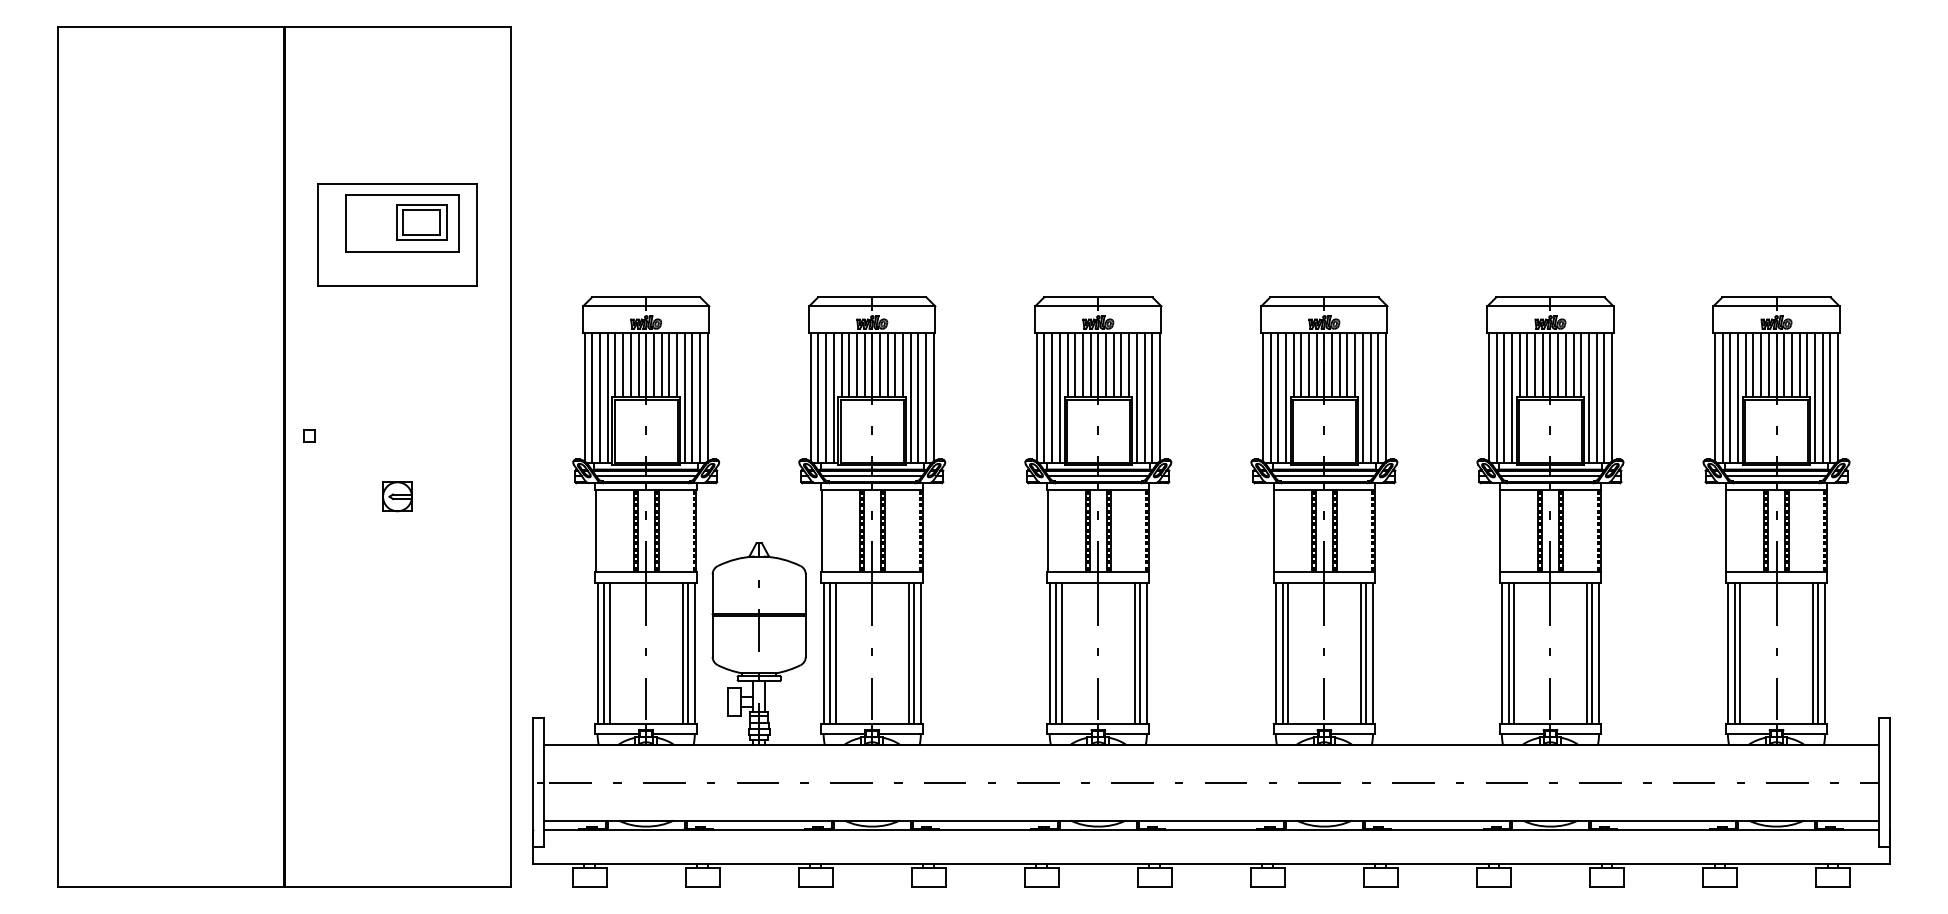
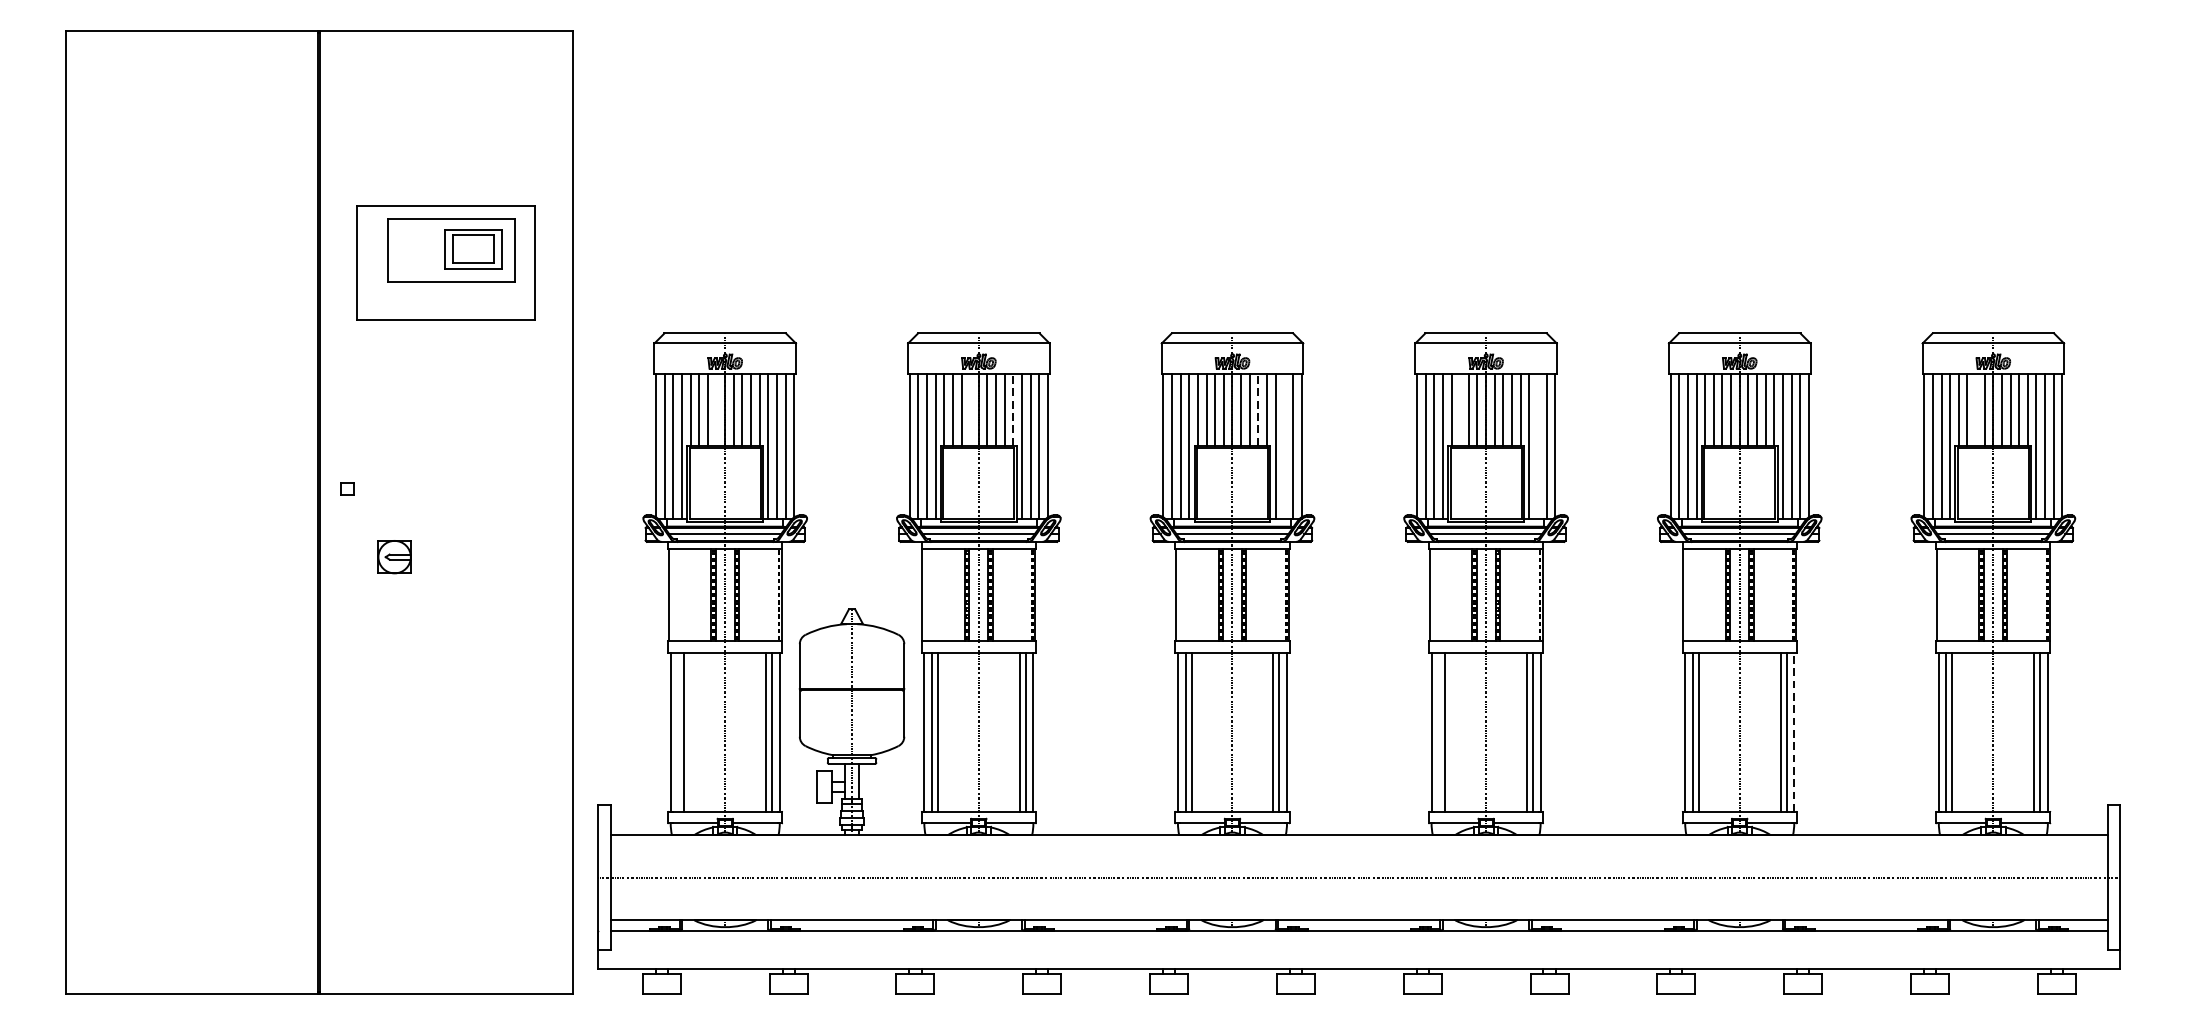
line: (903, 364) -> (1013, 408), solid -> dashed
line: (1121, 364) -> (1258, 408), solid -> dashed
line: (638, 365) -> (716, 409), removed
line: (864, 365) -> (970, 409), removed
line: (1301, 365) -> (1460, 409), removed
line: (1761, 365) -> (1976, 409), removed
line: (1144, 397) -> (1284, 445), removed
line: (1370, 397) -> (1537, 445), removed
part: (397, 496) -> (394, 556), moved
line: (604, 652) -> (678, 731), removed
line: (1282, 652) -> (1439, 731), removed
line: (1599, 653) -> (1794, 732), solid -> dashed

